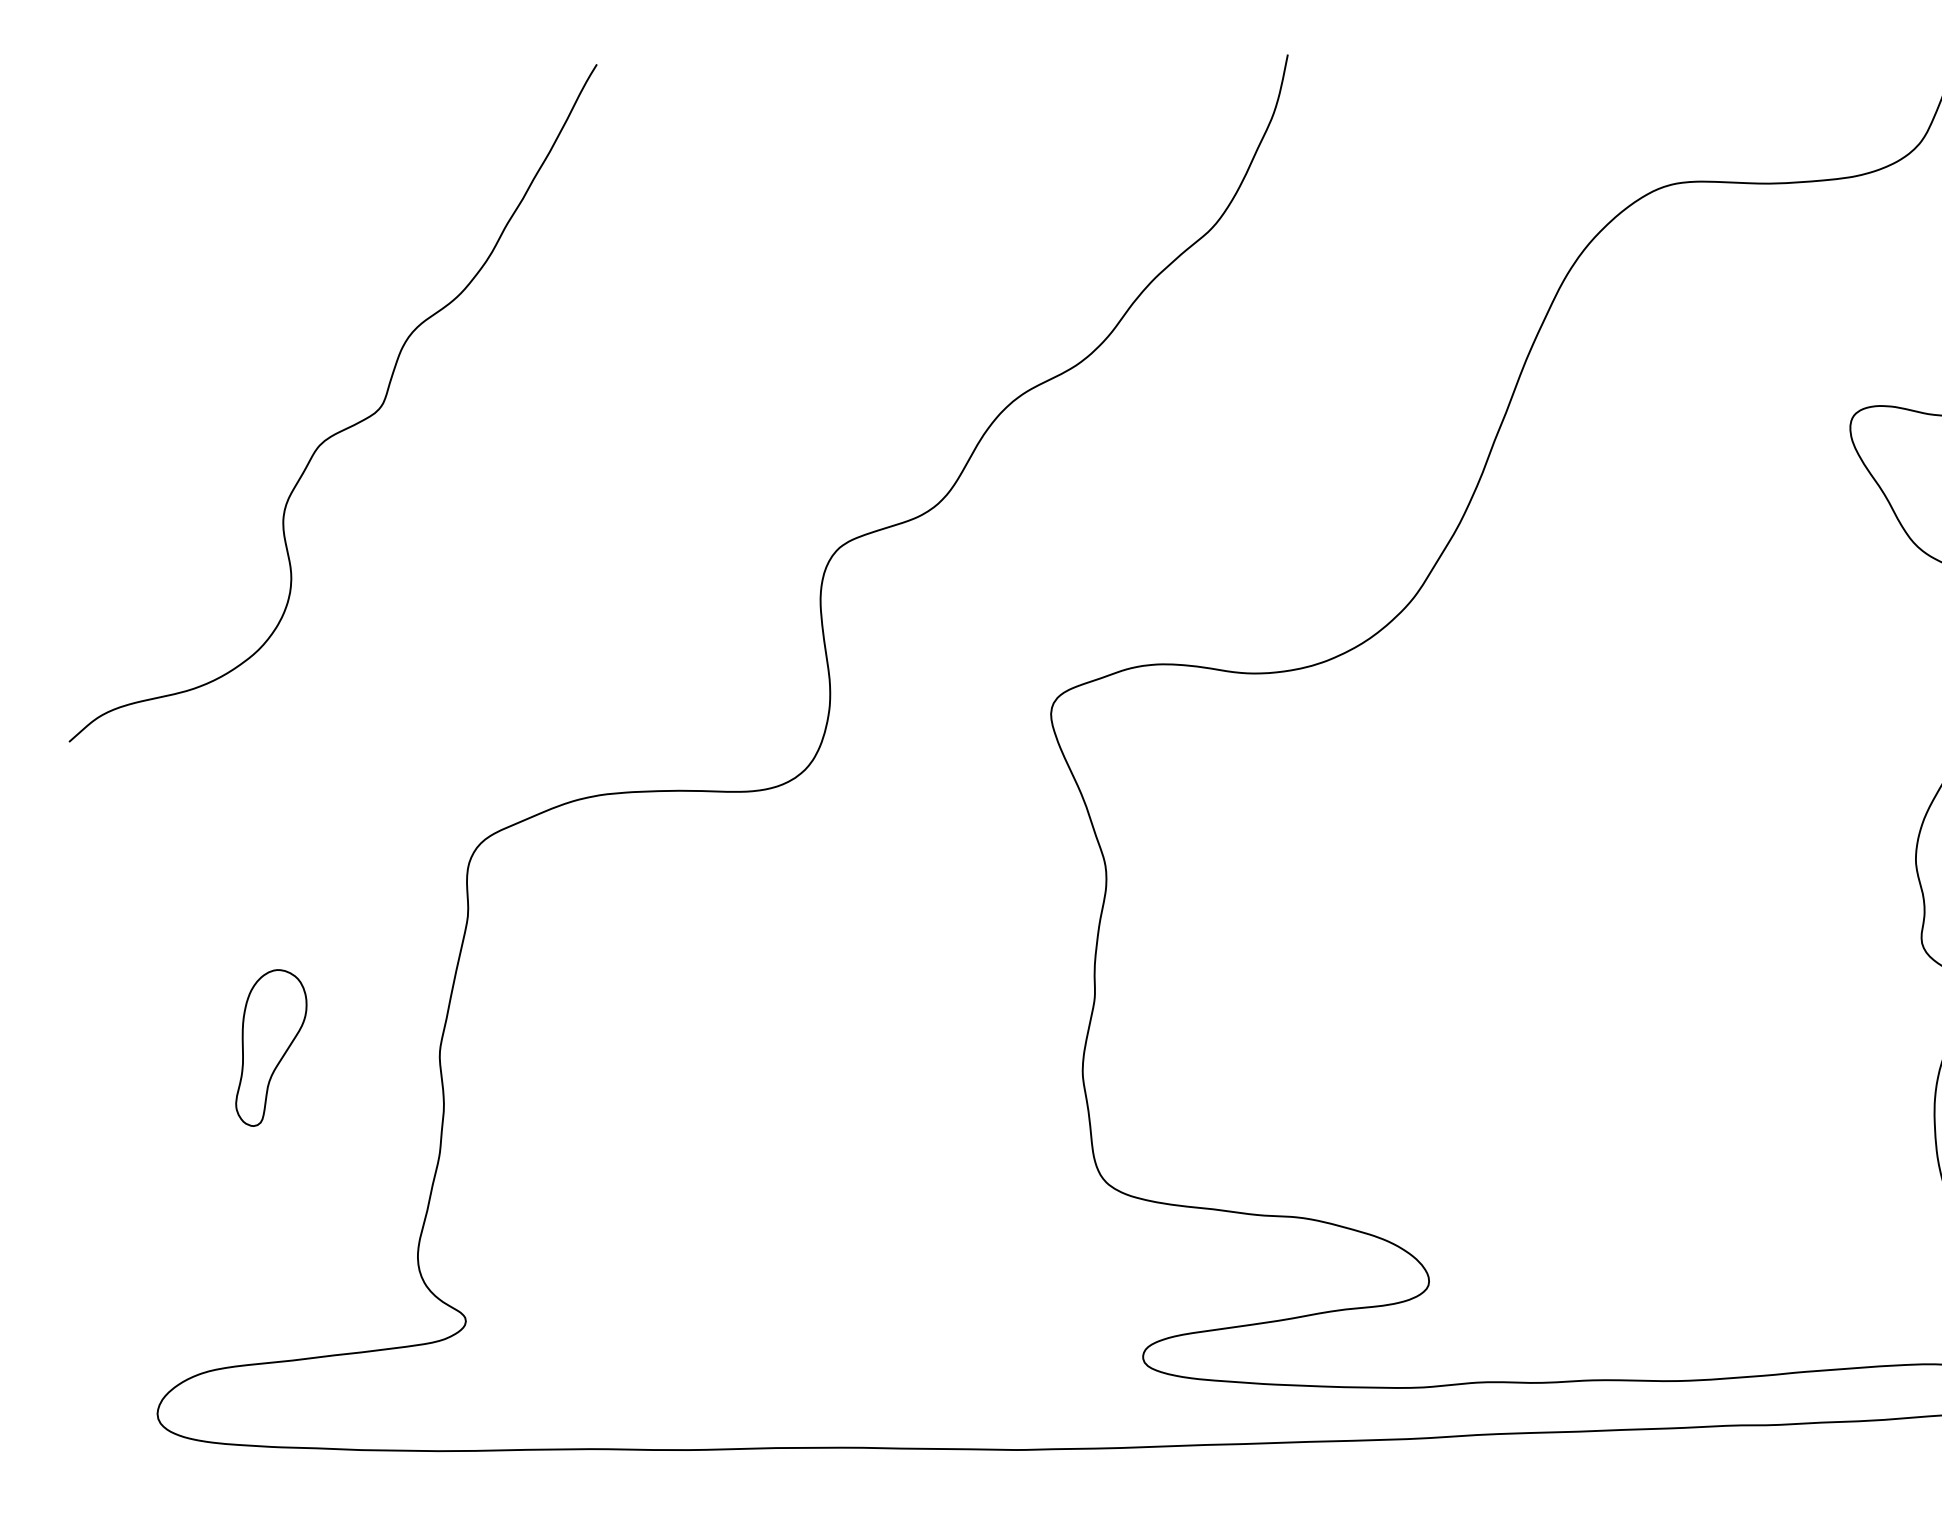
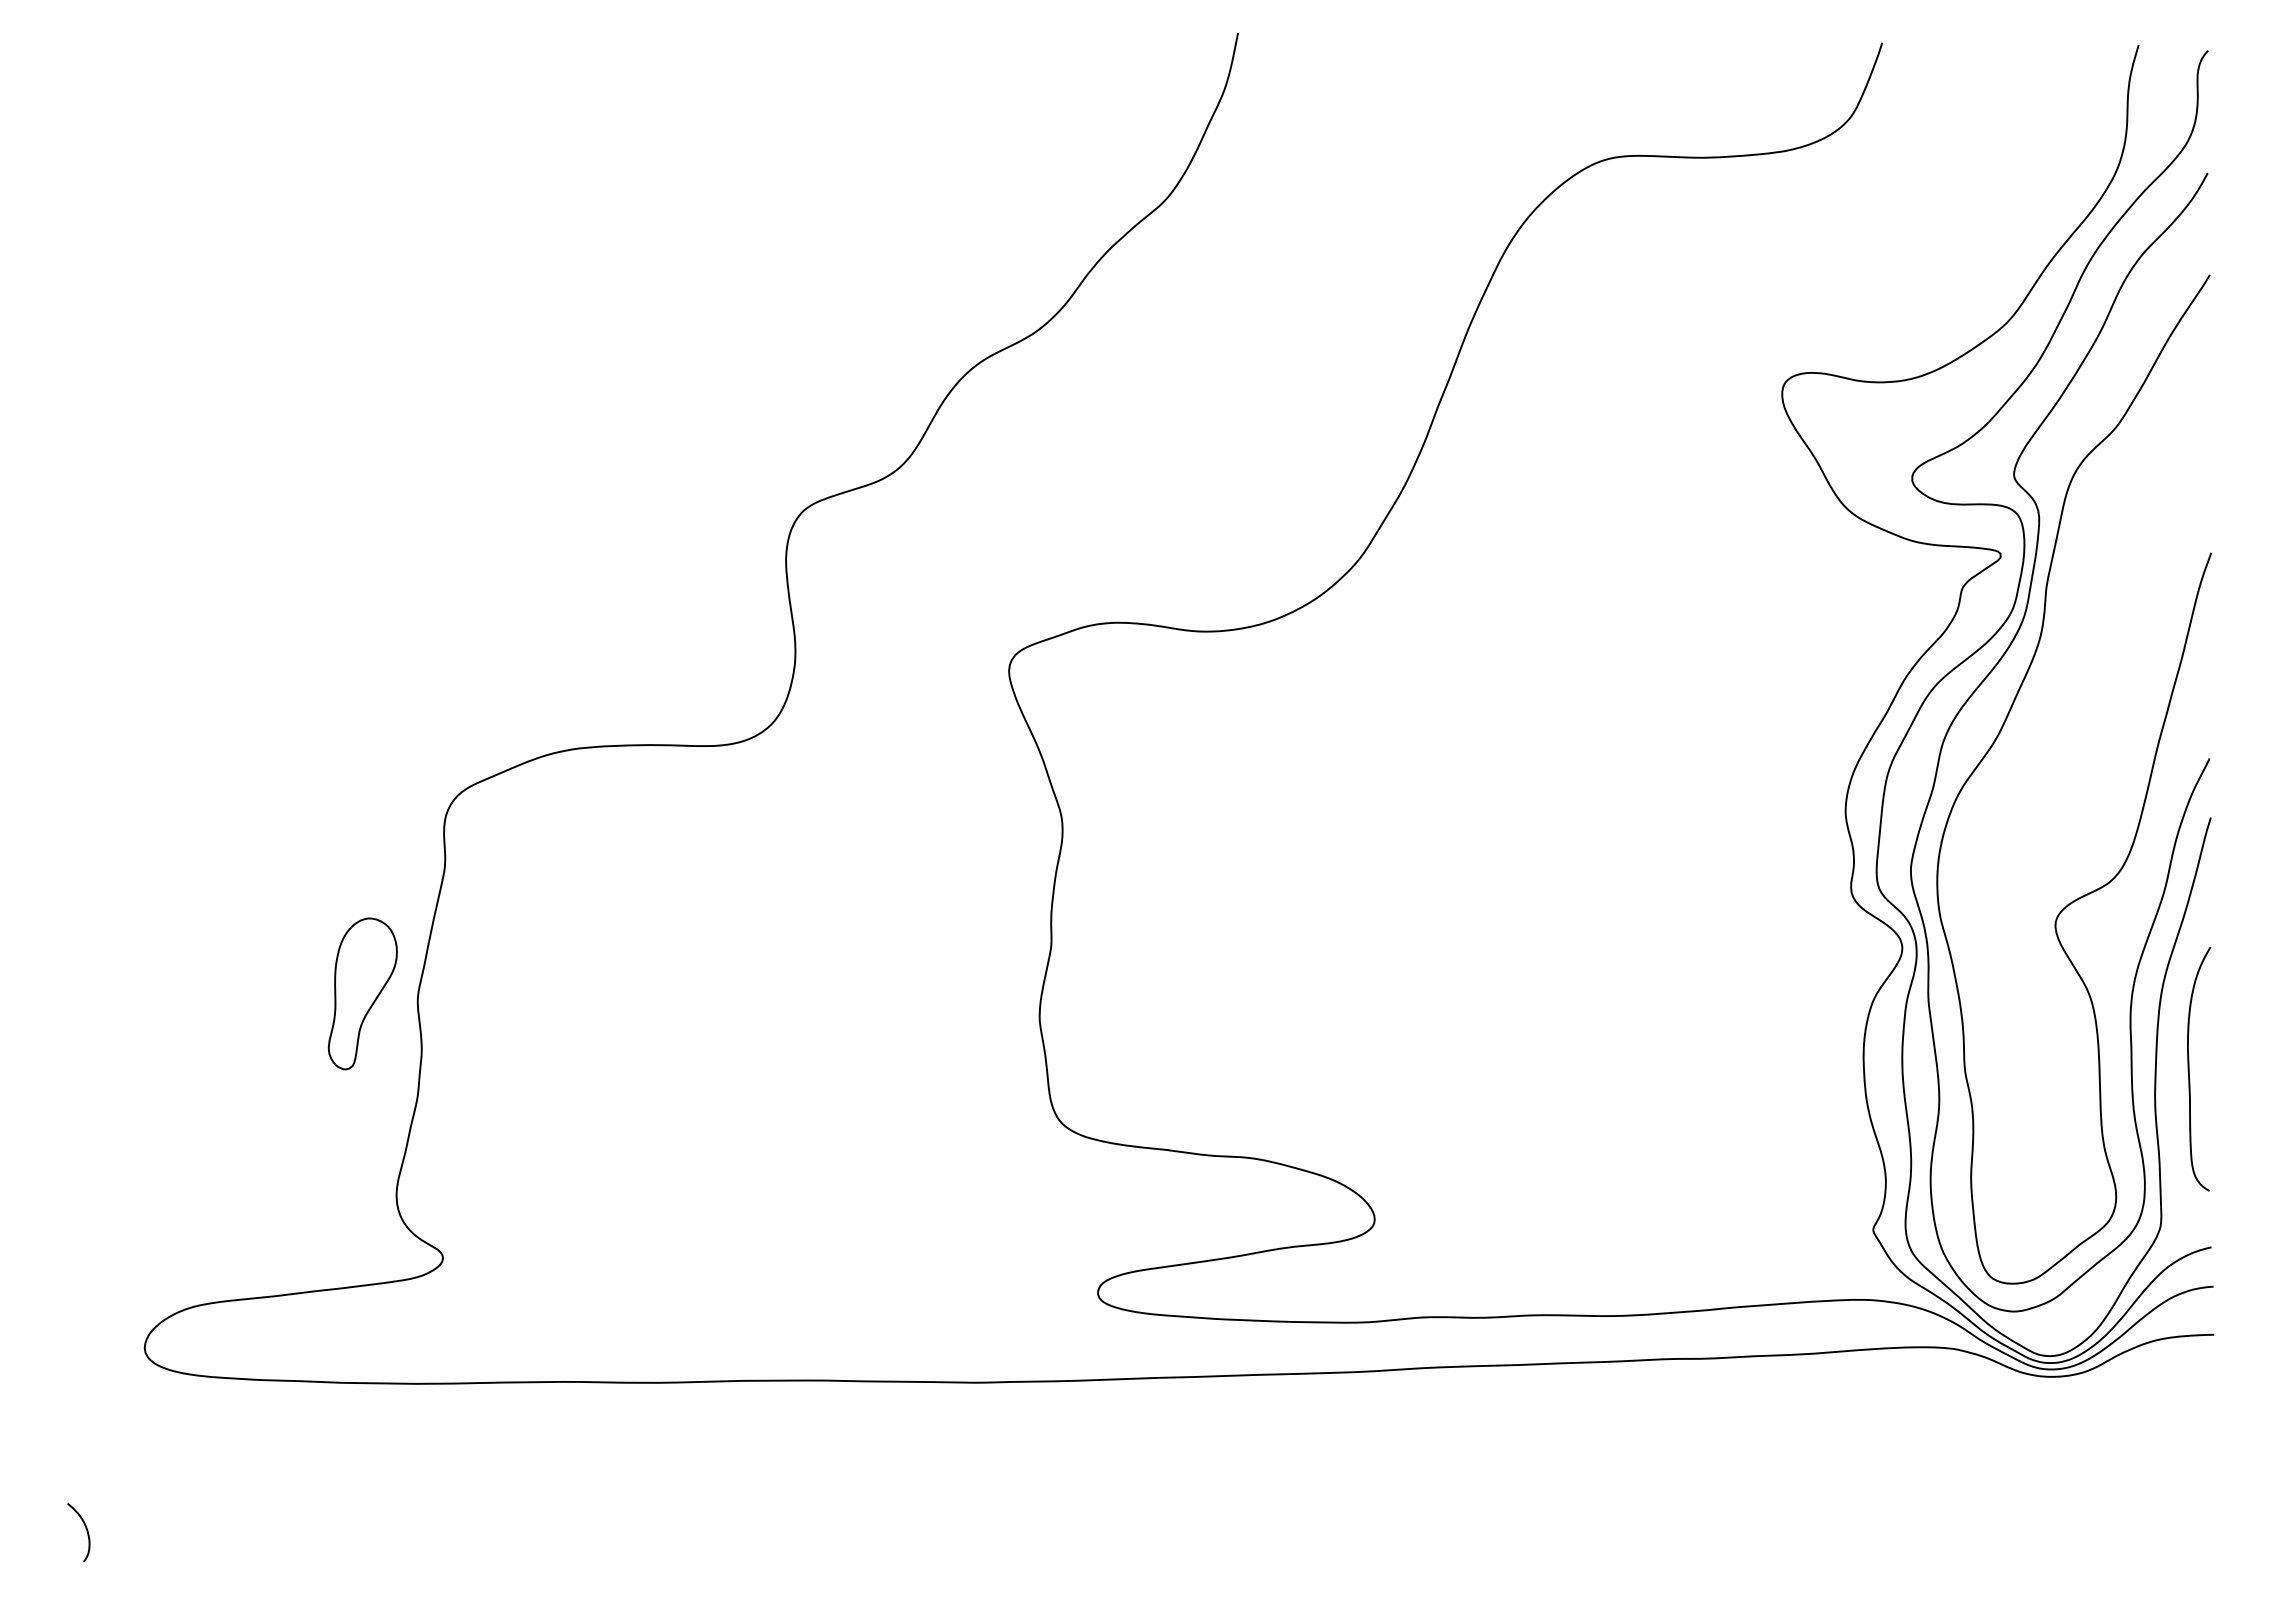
curve: (344, 428) -> (325, 394), removed
part: (271, 1047) -> (362, 993), moved

